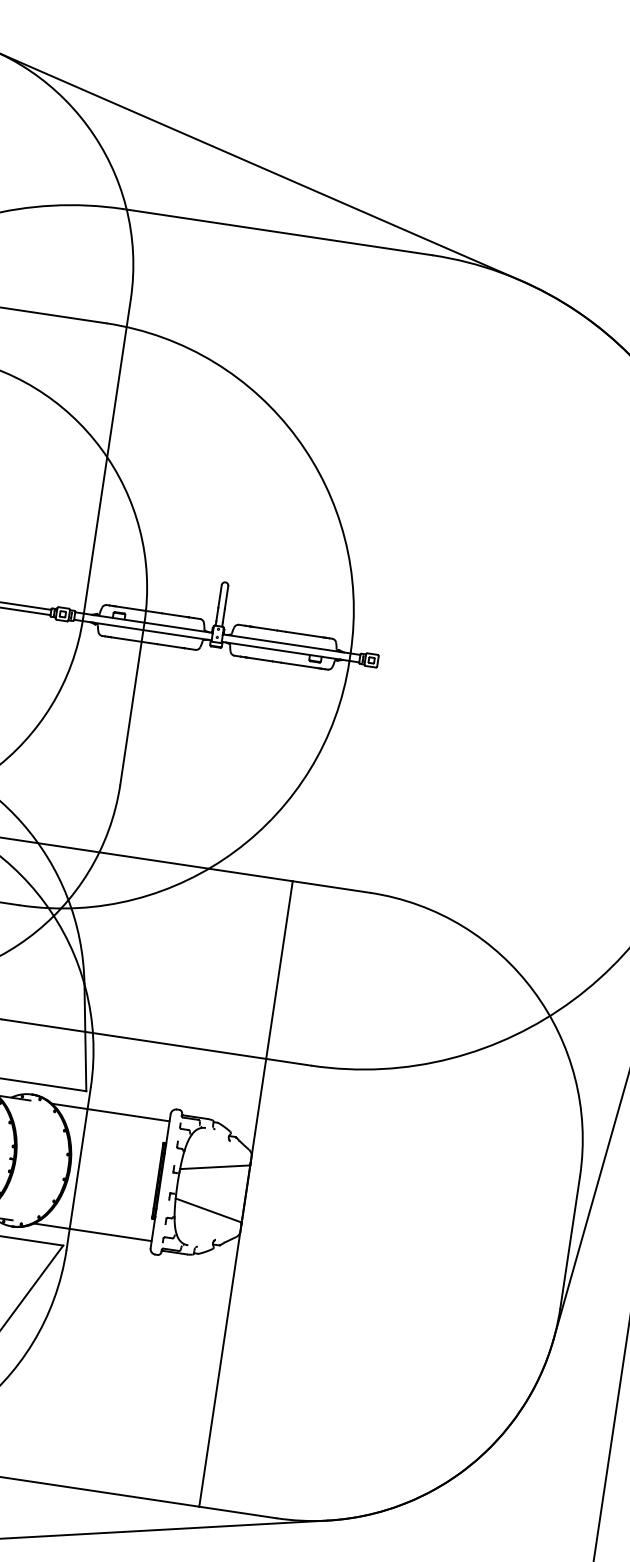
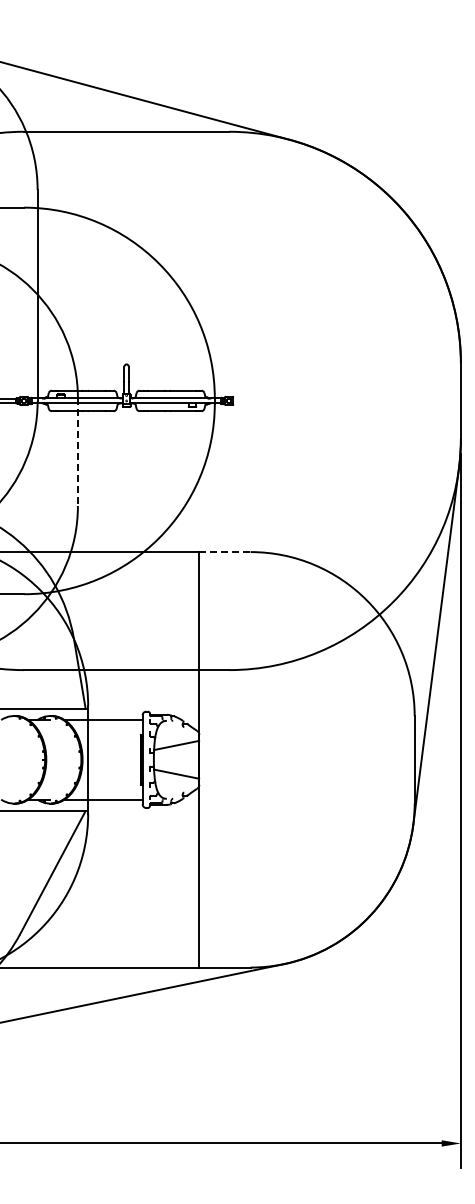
line: (131, 703) -> (77, 452), solid -> dashed
line: (330, 887) -> (224, 552), solid -> dashed

